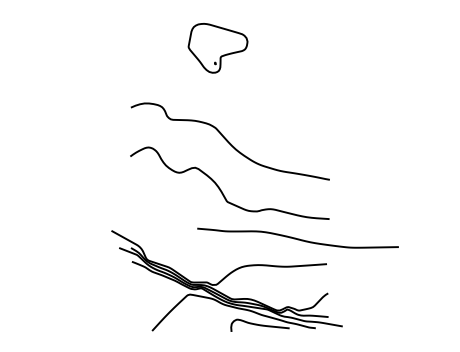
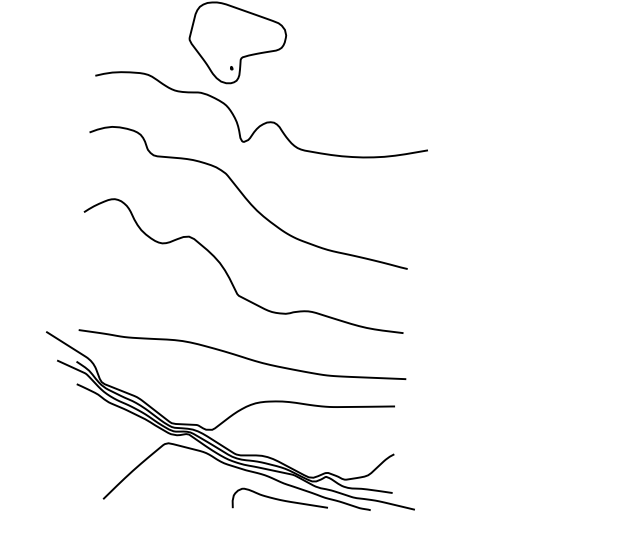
curve: (236, 95) -> (263, 122), added
curve: (297, 238) -> (241, 355), moved

